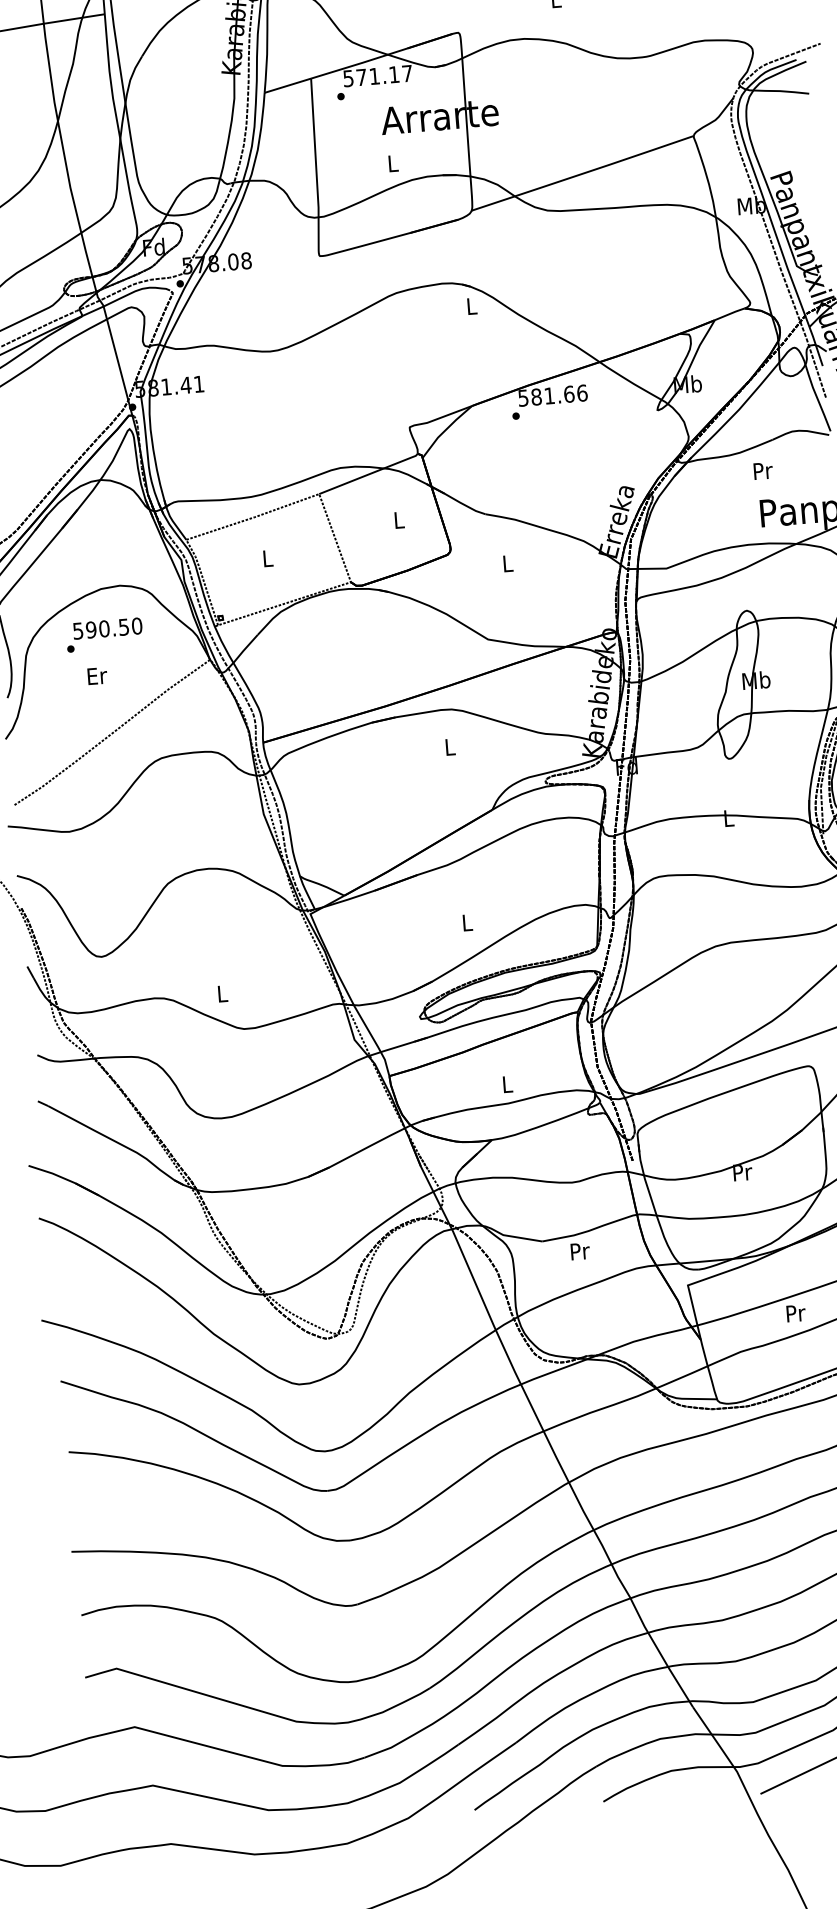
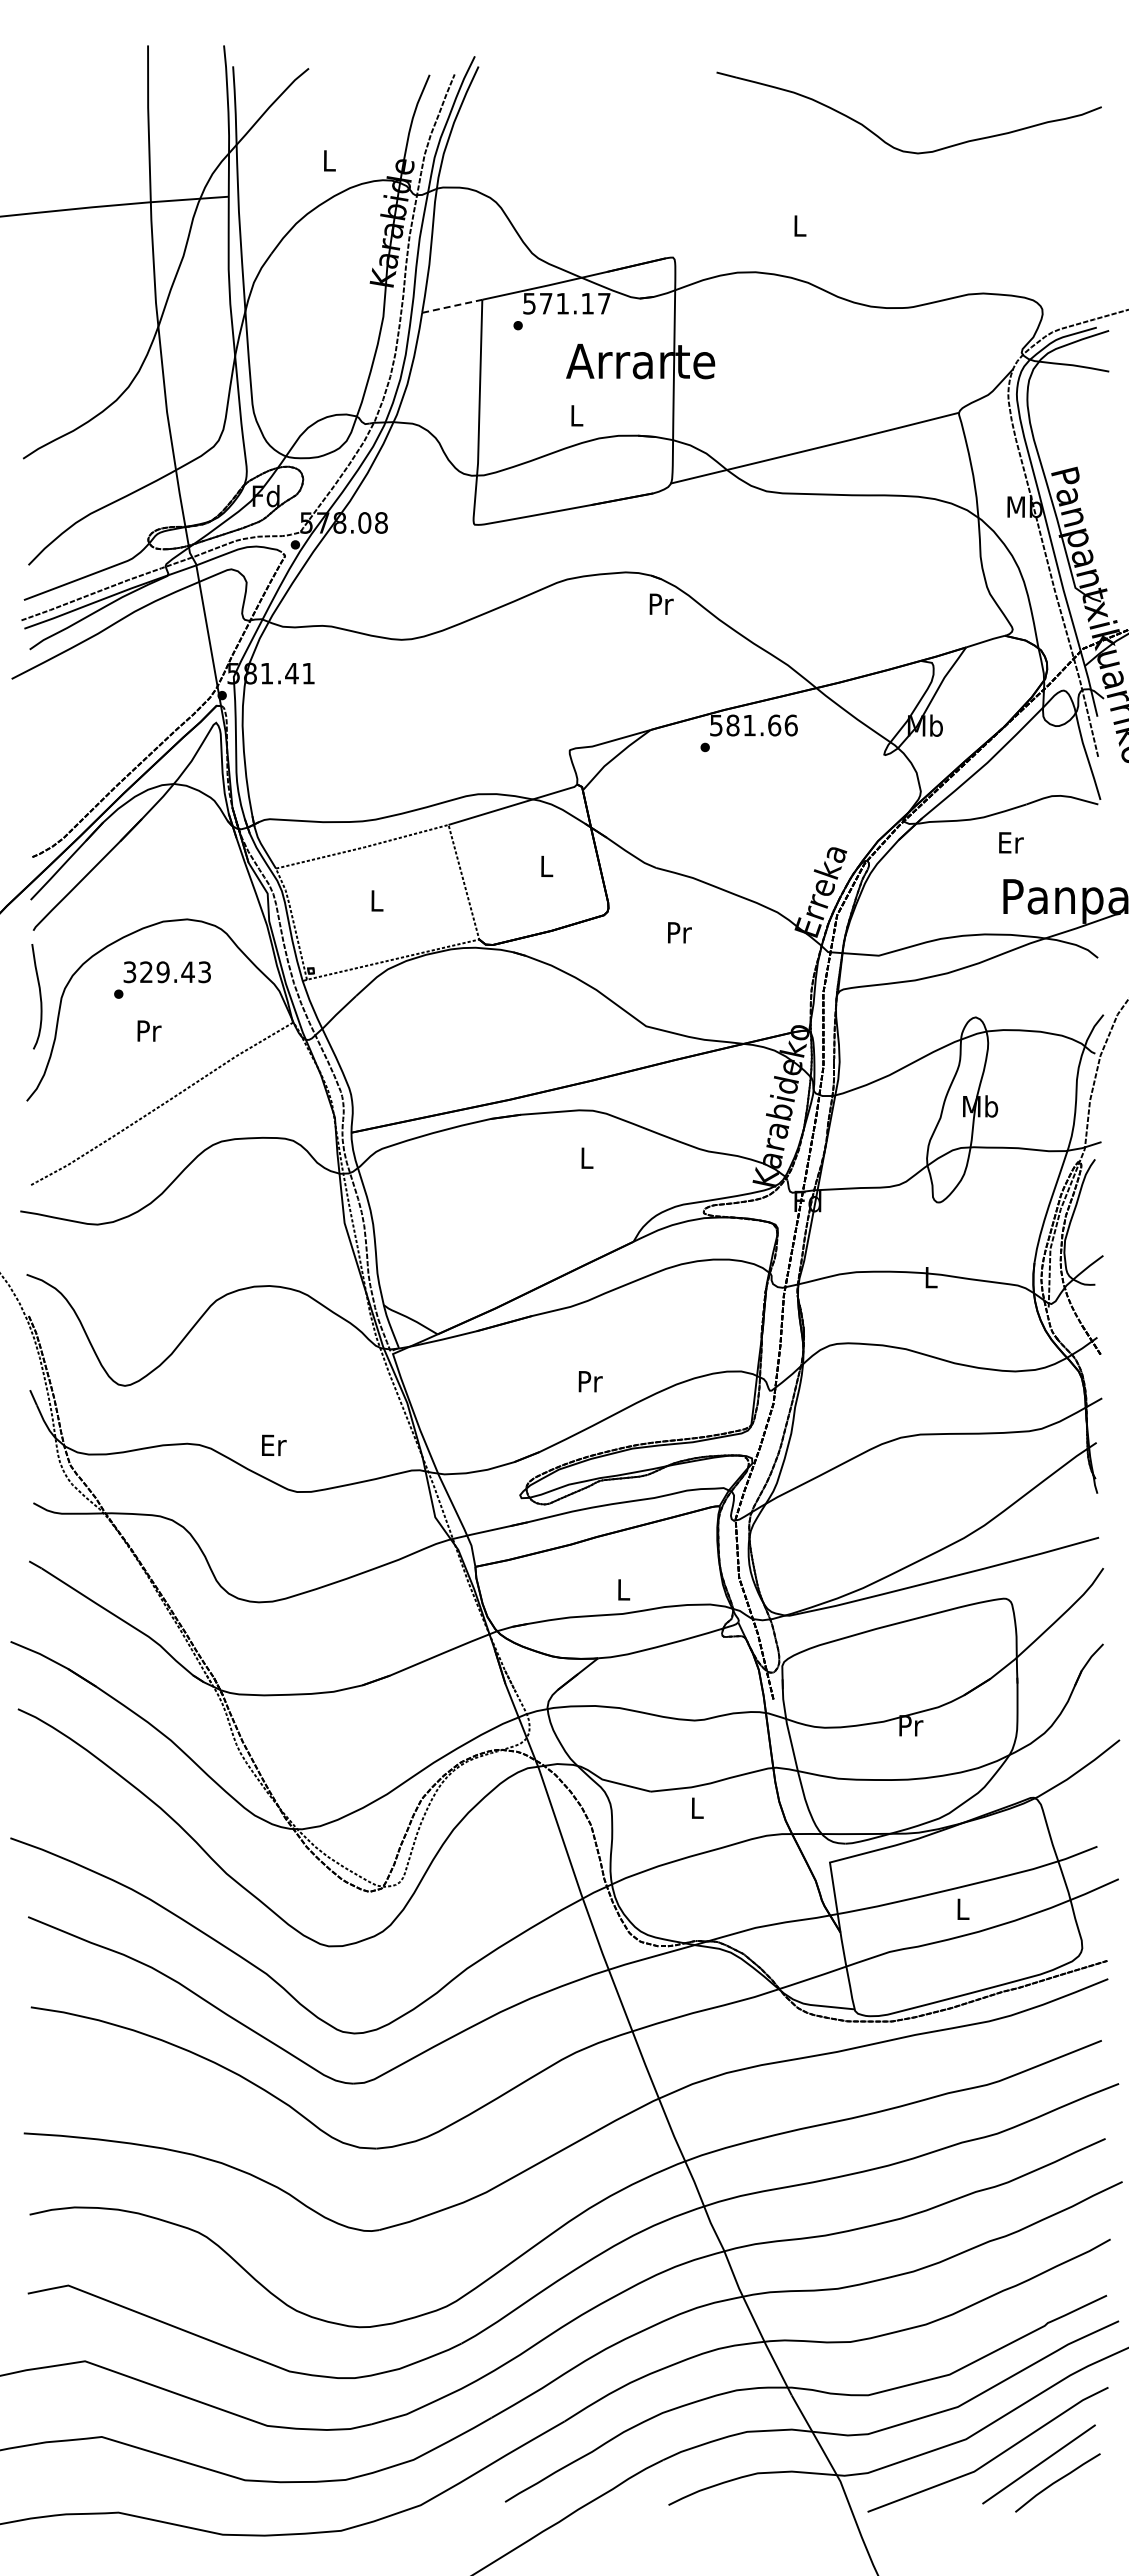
line: (288, 85) -> (452, 306), solid -> dashed
text: (472, 305) -> (661, 603), L -> Pr
text: (763, 470) -> (1011, 842), Pr -> Er
text: (508, 563) -> (679, 932), L -> Pr
text: (107, 628) -> (167, 972), 590.50 -> 329.43
text: (97, 675) -> (149, 1030), Er -> Pr
text: (467, 922) -> (590, 1381), L -> Pr
text: (223, 993) -> (274, 1444), L -> Er
text: (580, 1250) -> (697, 1807), Pr -> L
text: (796, 1312) -> (963, 1908), Pr -> L

